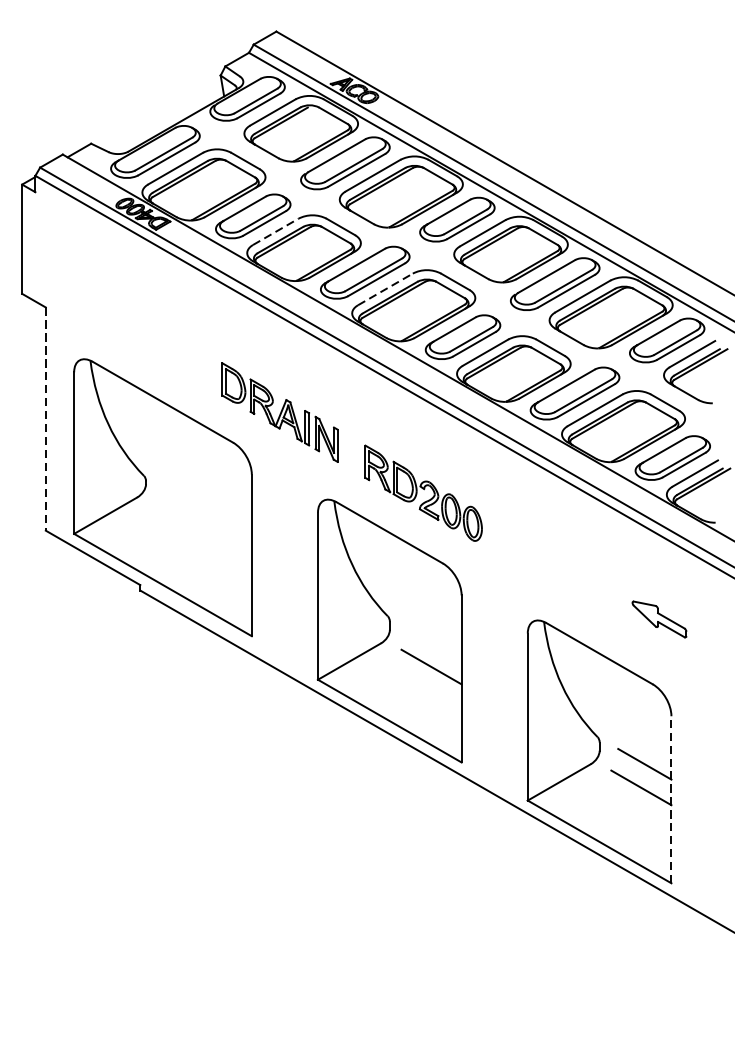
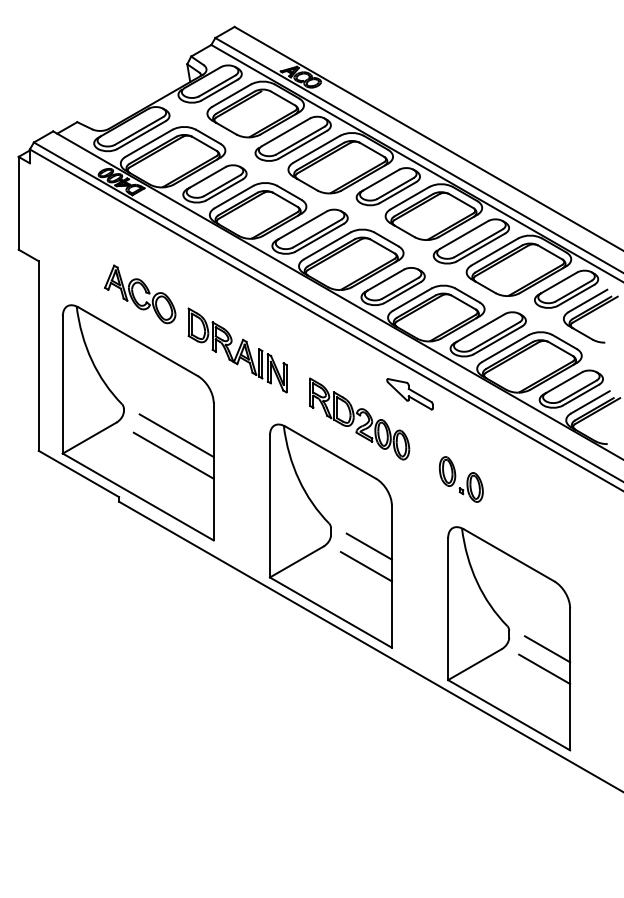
line: (276, 231) -> (234, 196), dashed -> solid
line: (385, 288) -> (327, 245), dashed -> solid
part: (165, 346) -> (140, 294), added
line: (45, 419) -> (38, 356), dashed -> solid
line: (207, 512) -> (176, 435), added
line: (204, 536) -> (173, 455), added
part: (542, 564) -> (460, 479), added
part: (658, 619) -> (409, 394), moved
line: (434, 643) -> (368, 546), added
line: (671, 799) -> (570, 679), dashed -> solid

